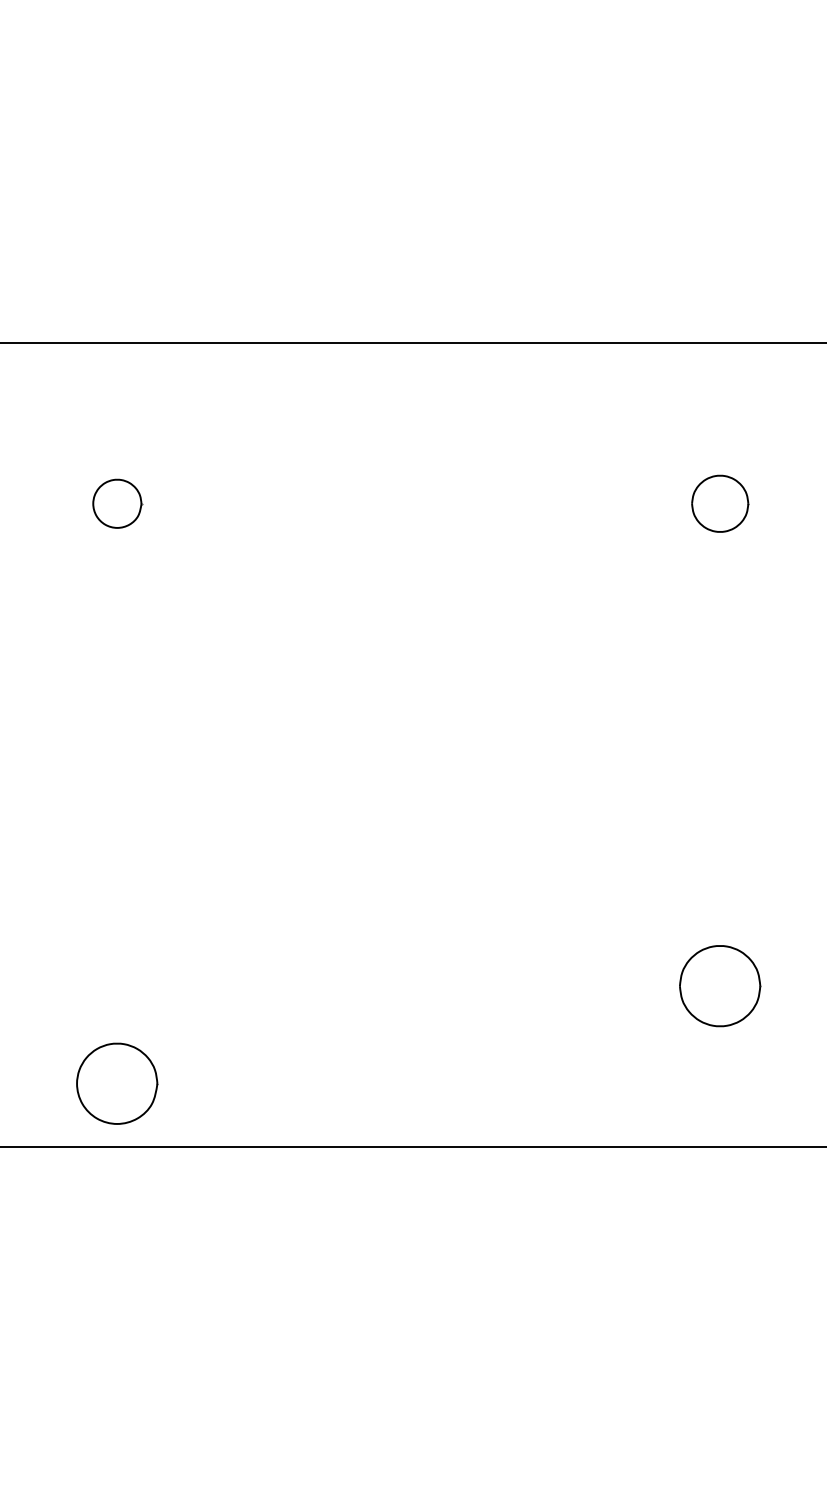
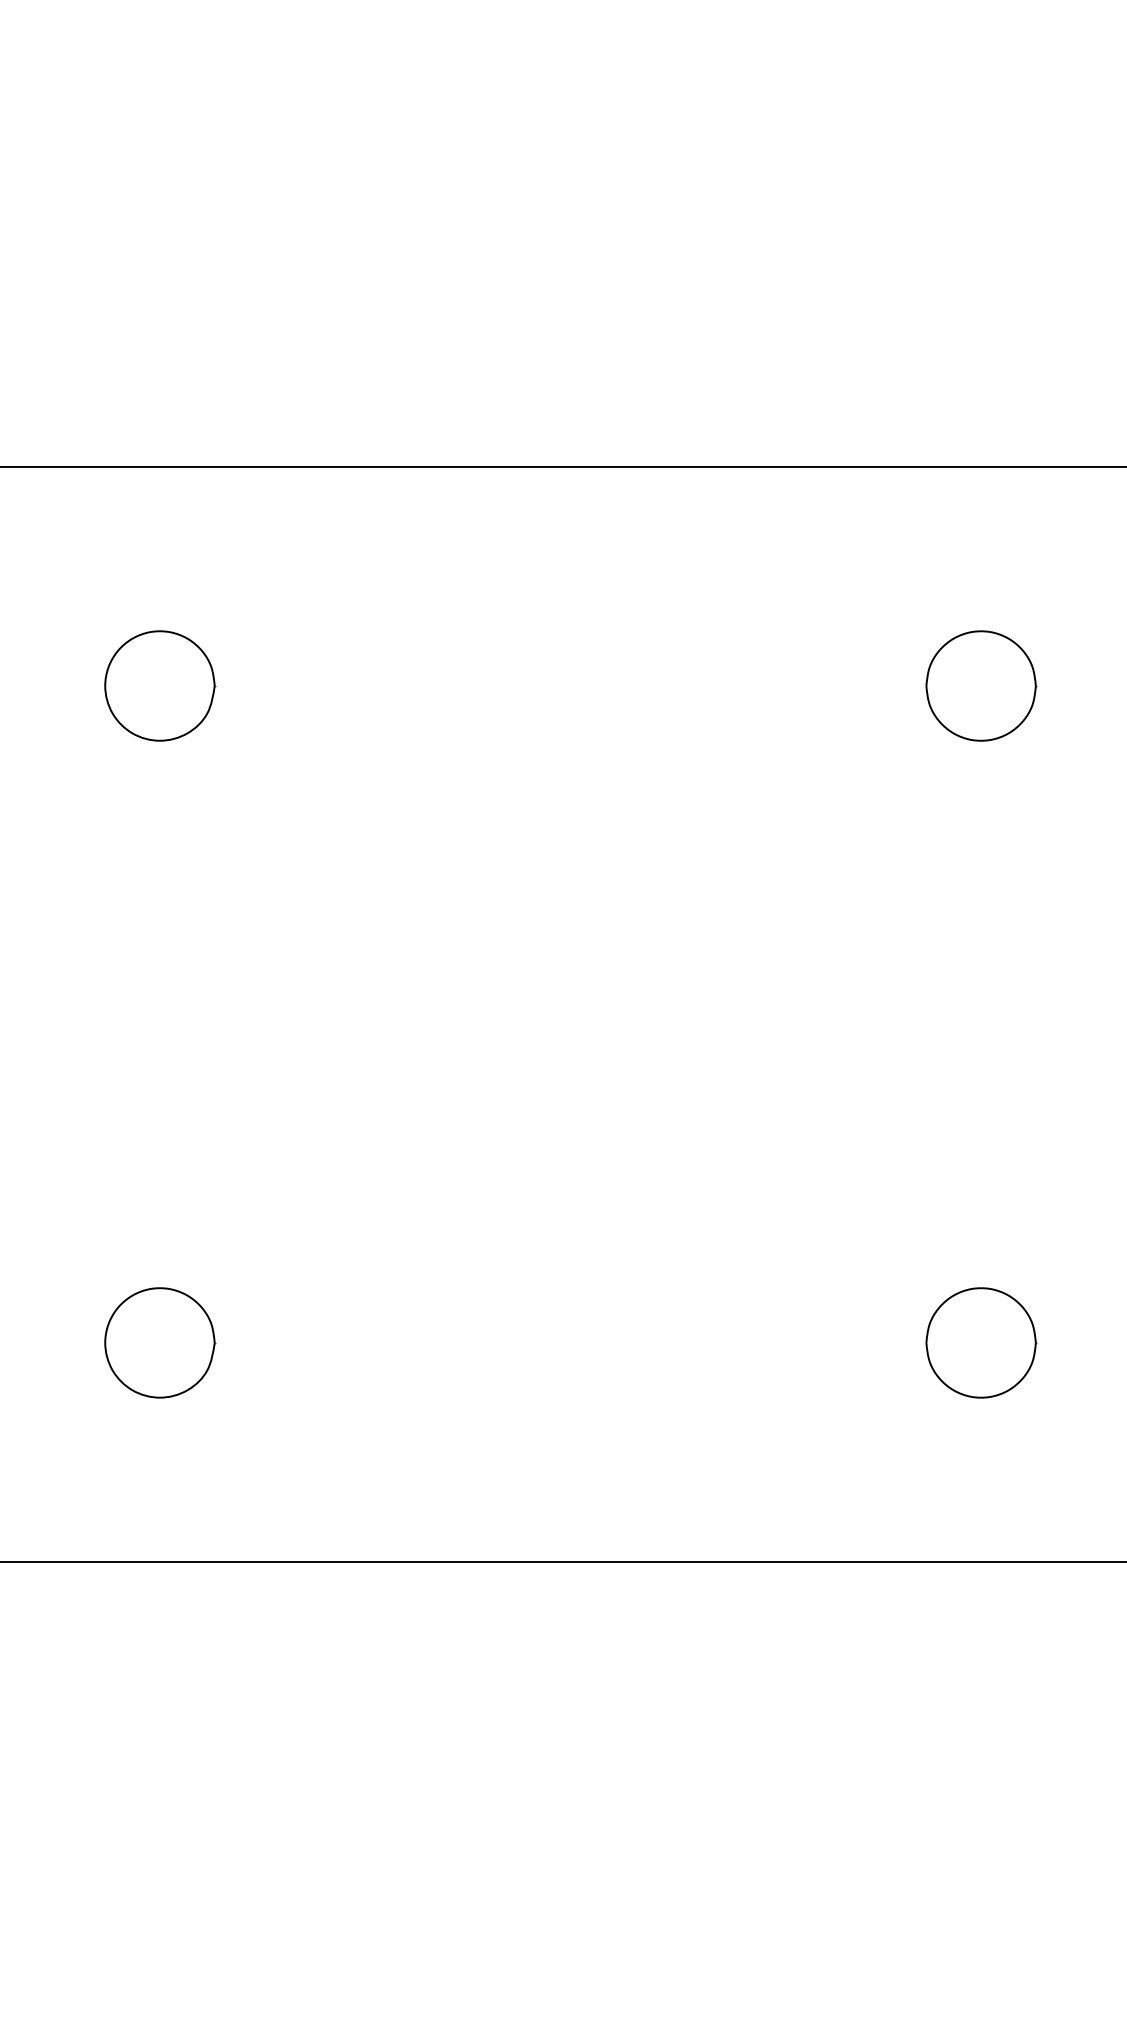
part: (117, 503) -> (160, 685), size x1.67
part: (720, 503) -> (981, 685), size x1.43
part: (117, 1083) -> (160, 1342), moved

